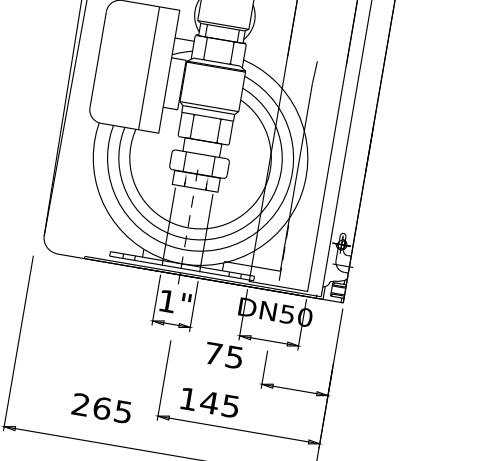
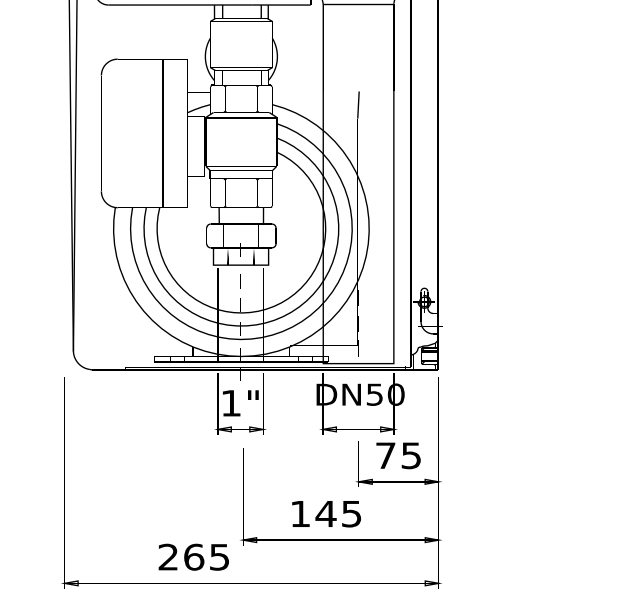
text: (224, 355) -> (398, 455), moved
text: (209, 403) -> (326, 514), moved
text: (101, 407) -> (193, 556), moved

